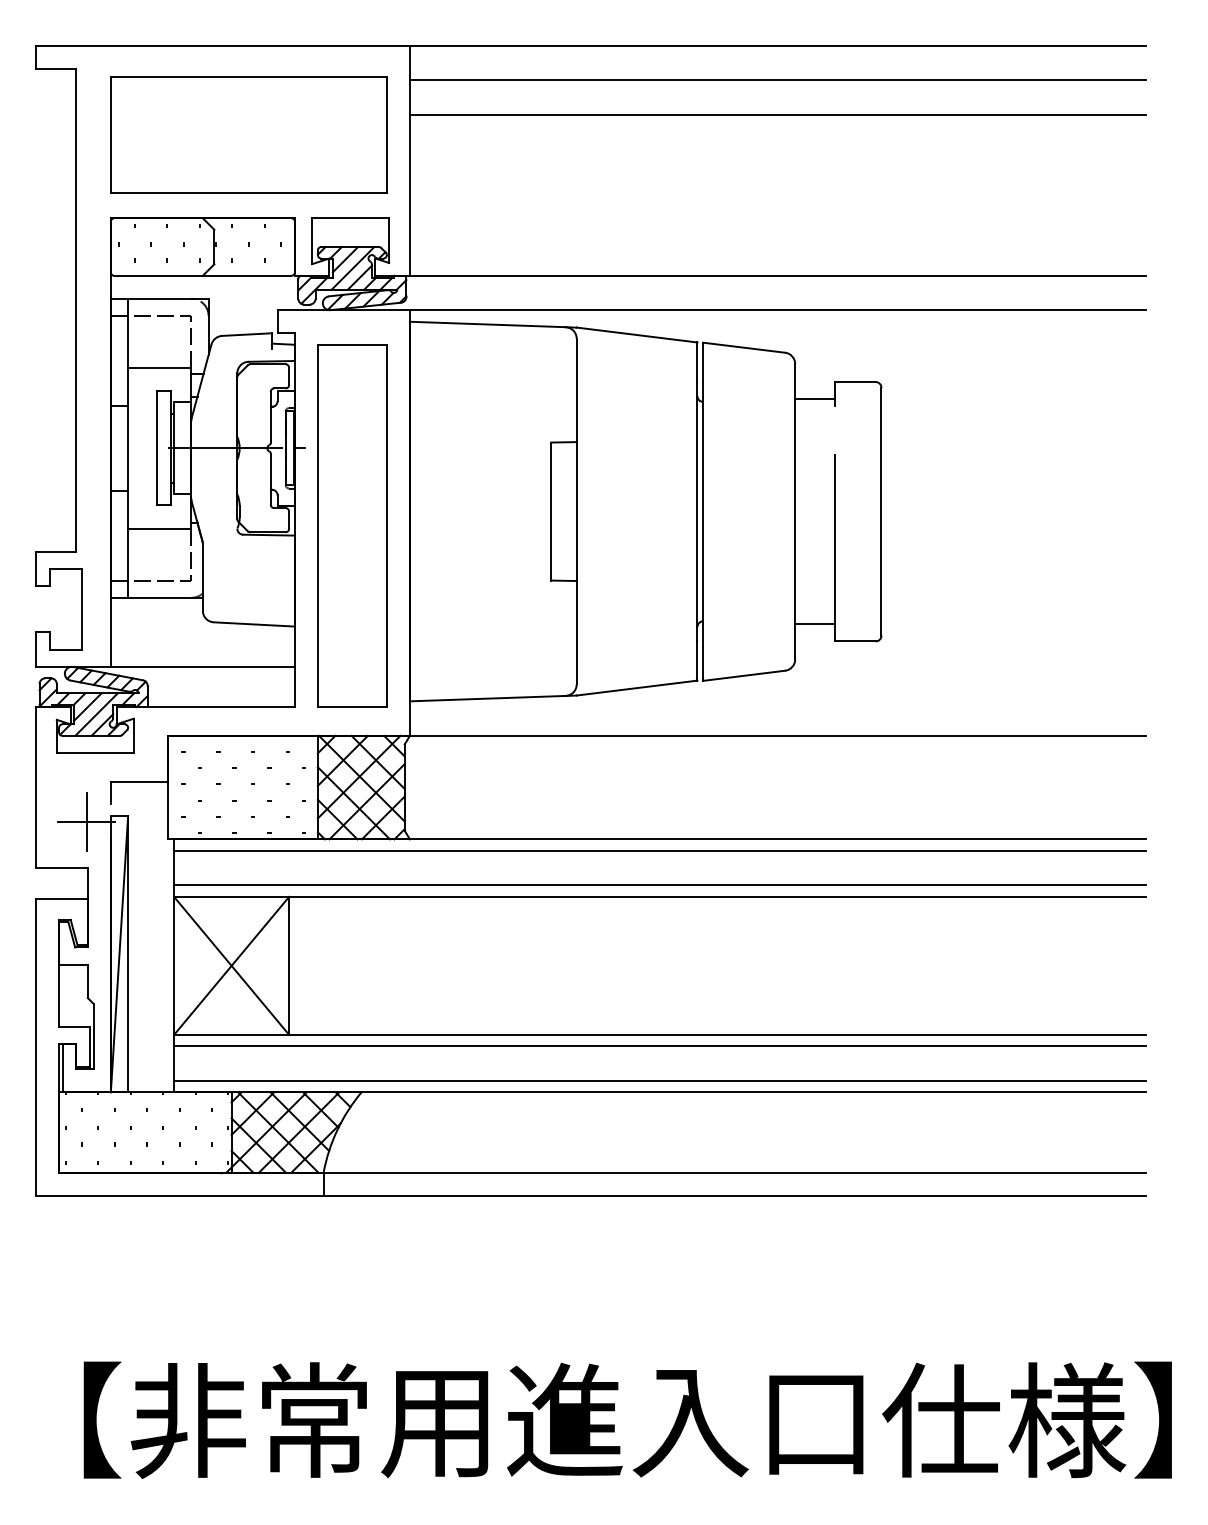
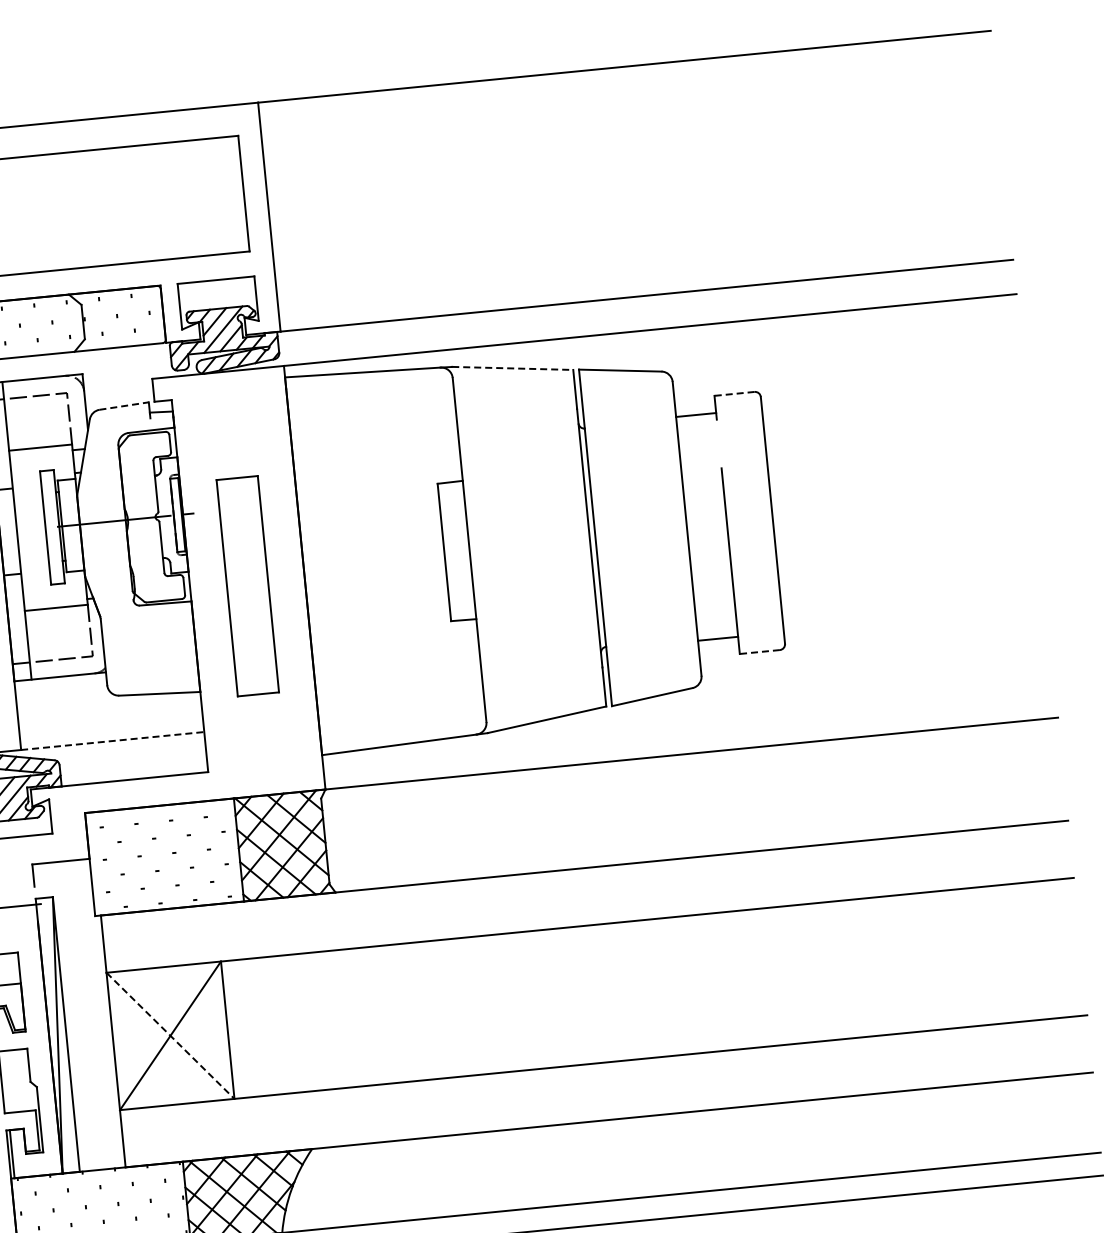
line: (777, 80) -> (627, 101), removed
line: (777, 114) -> (630, 135), removed
line: (246, 334) -> (123, 406), solid -> dashed
line: (637, 335) -> (512, 368), solid -> dashed
line: (855, 382) -> (734, 394), solid -> dashed
part: (352, 525) -> (247, 585), size x0.6
line: (855, 641) -> (759, 652), solid -> dashed
line: (203, 666) -> (113, 740), solid -> dashed
line: (86, 821) -> (11, 906), removed
line: (660, 850) -> (586, 879), removed
line: (660, 885) -> (589, 913), removed
line: (231, 965) -> (170, 1035), solid -> dashed
line: (660, 1046) -> (605, 1074), removed
line: (660, 1080) -> (608, 1108), removed

